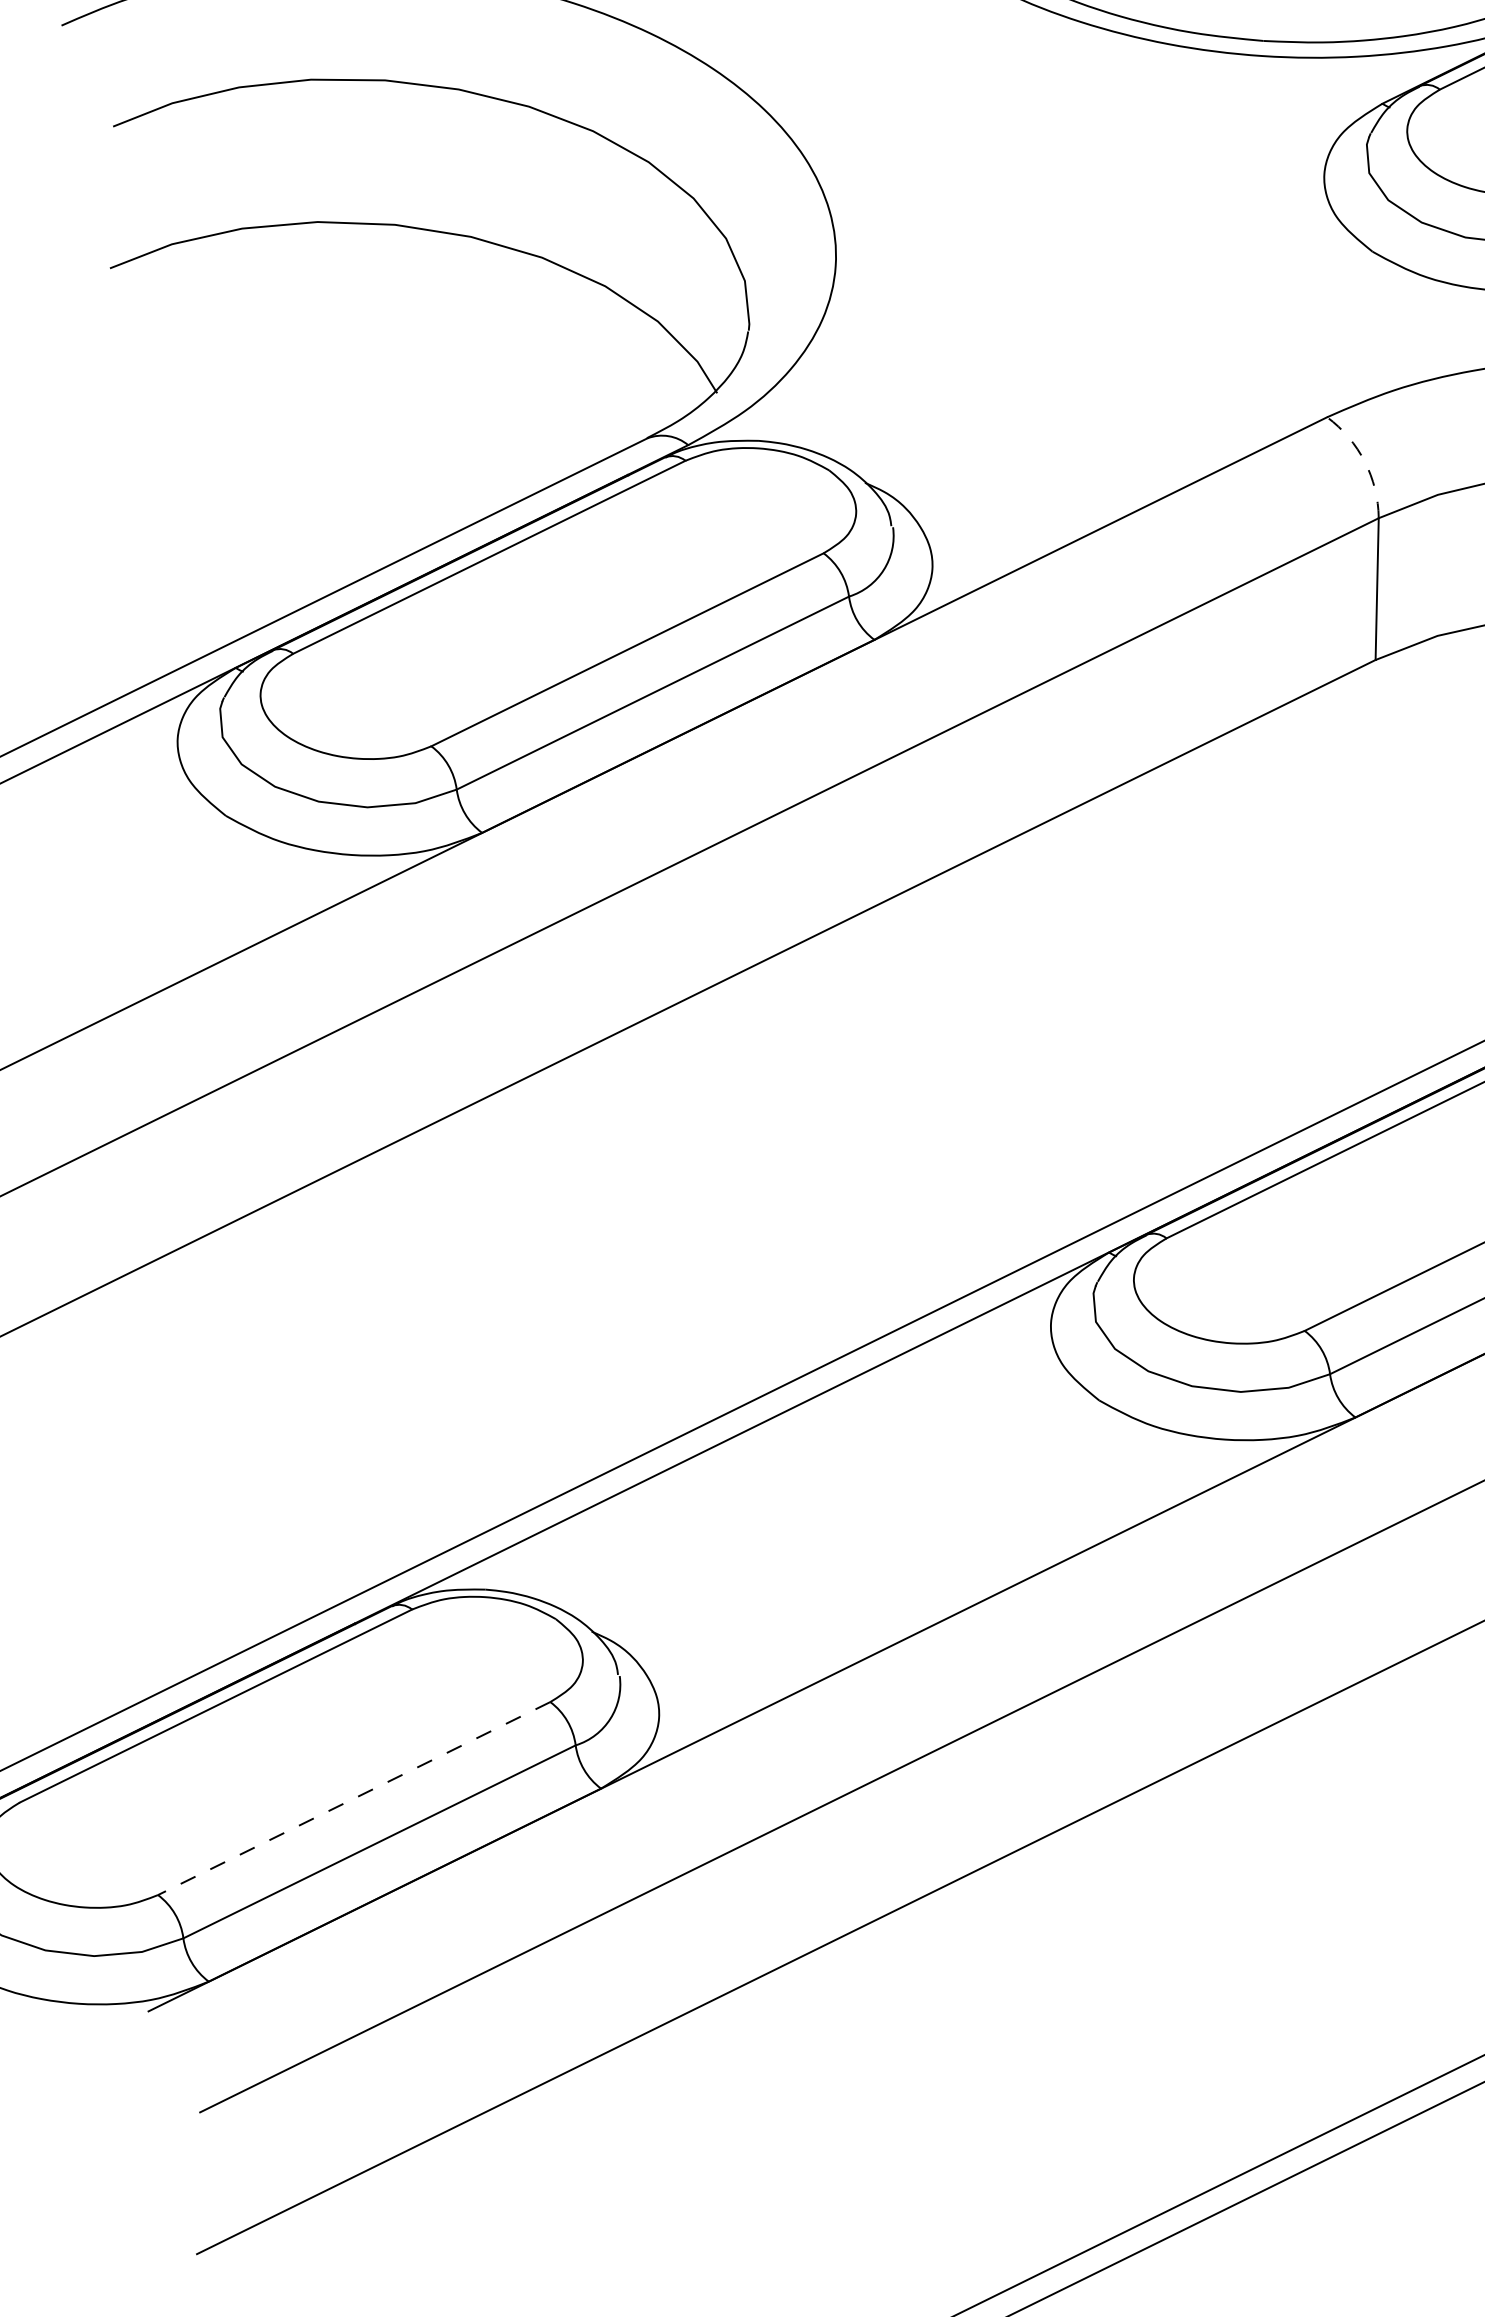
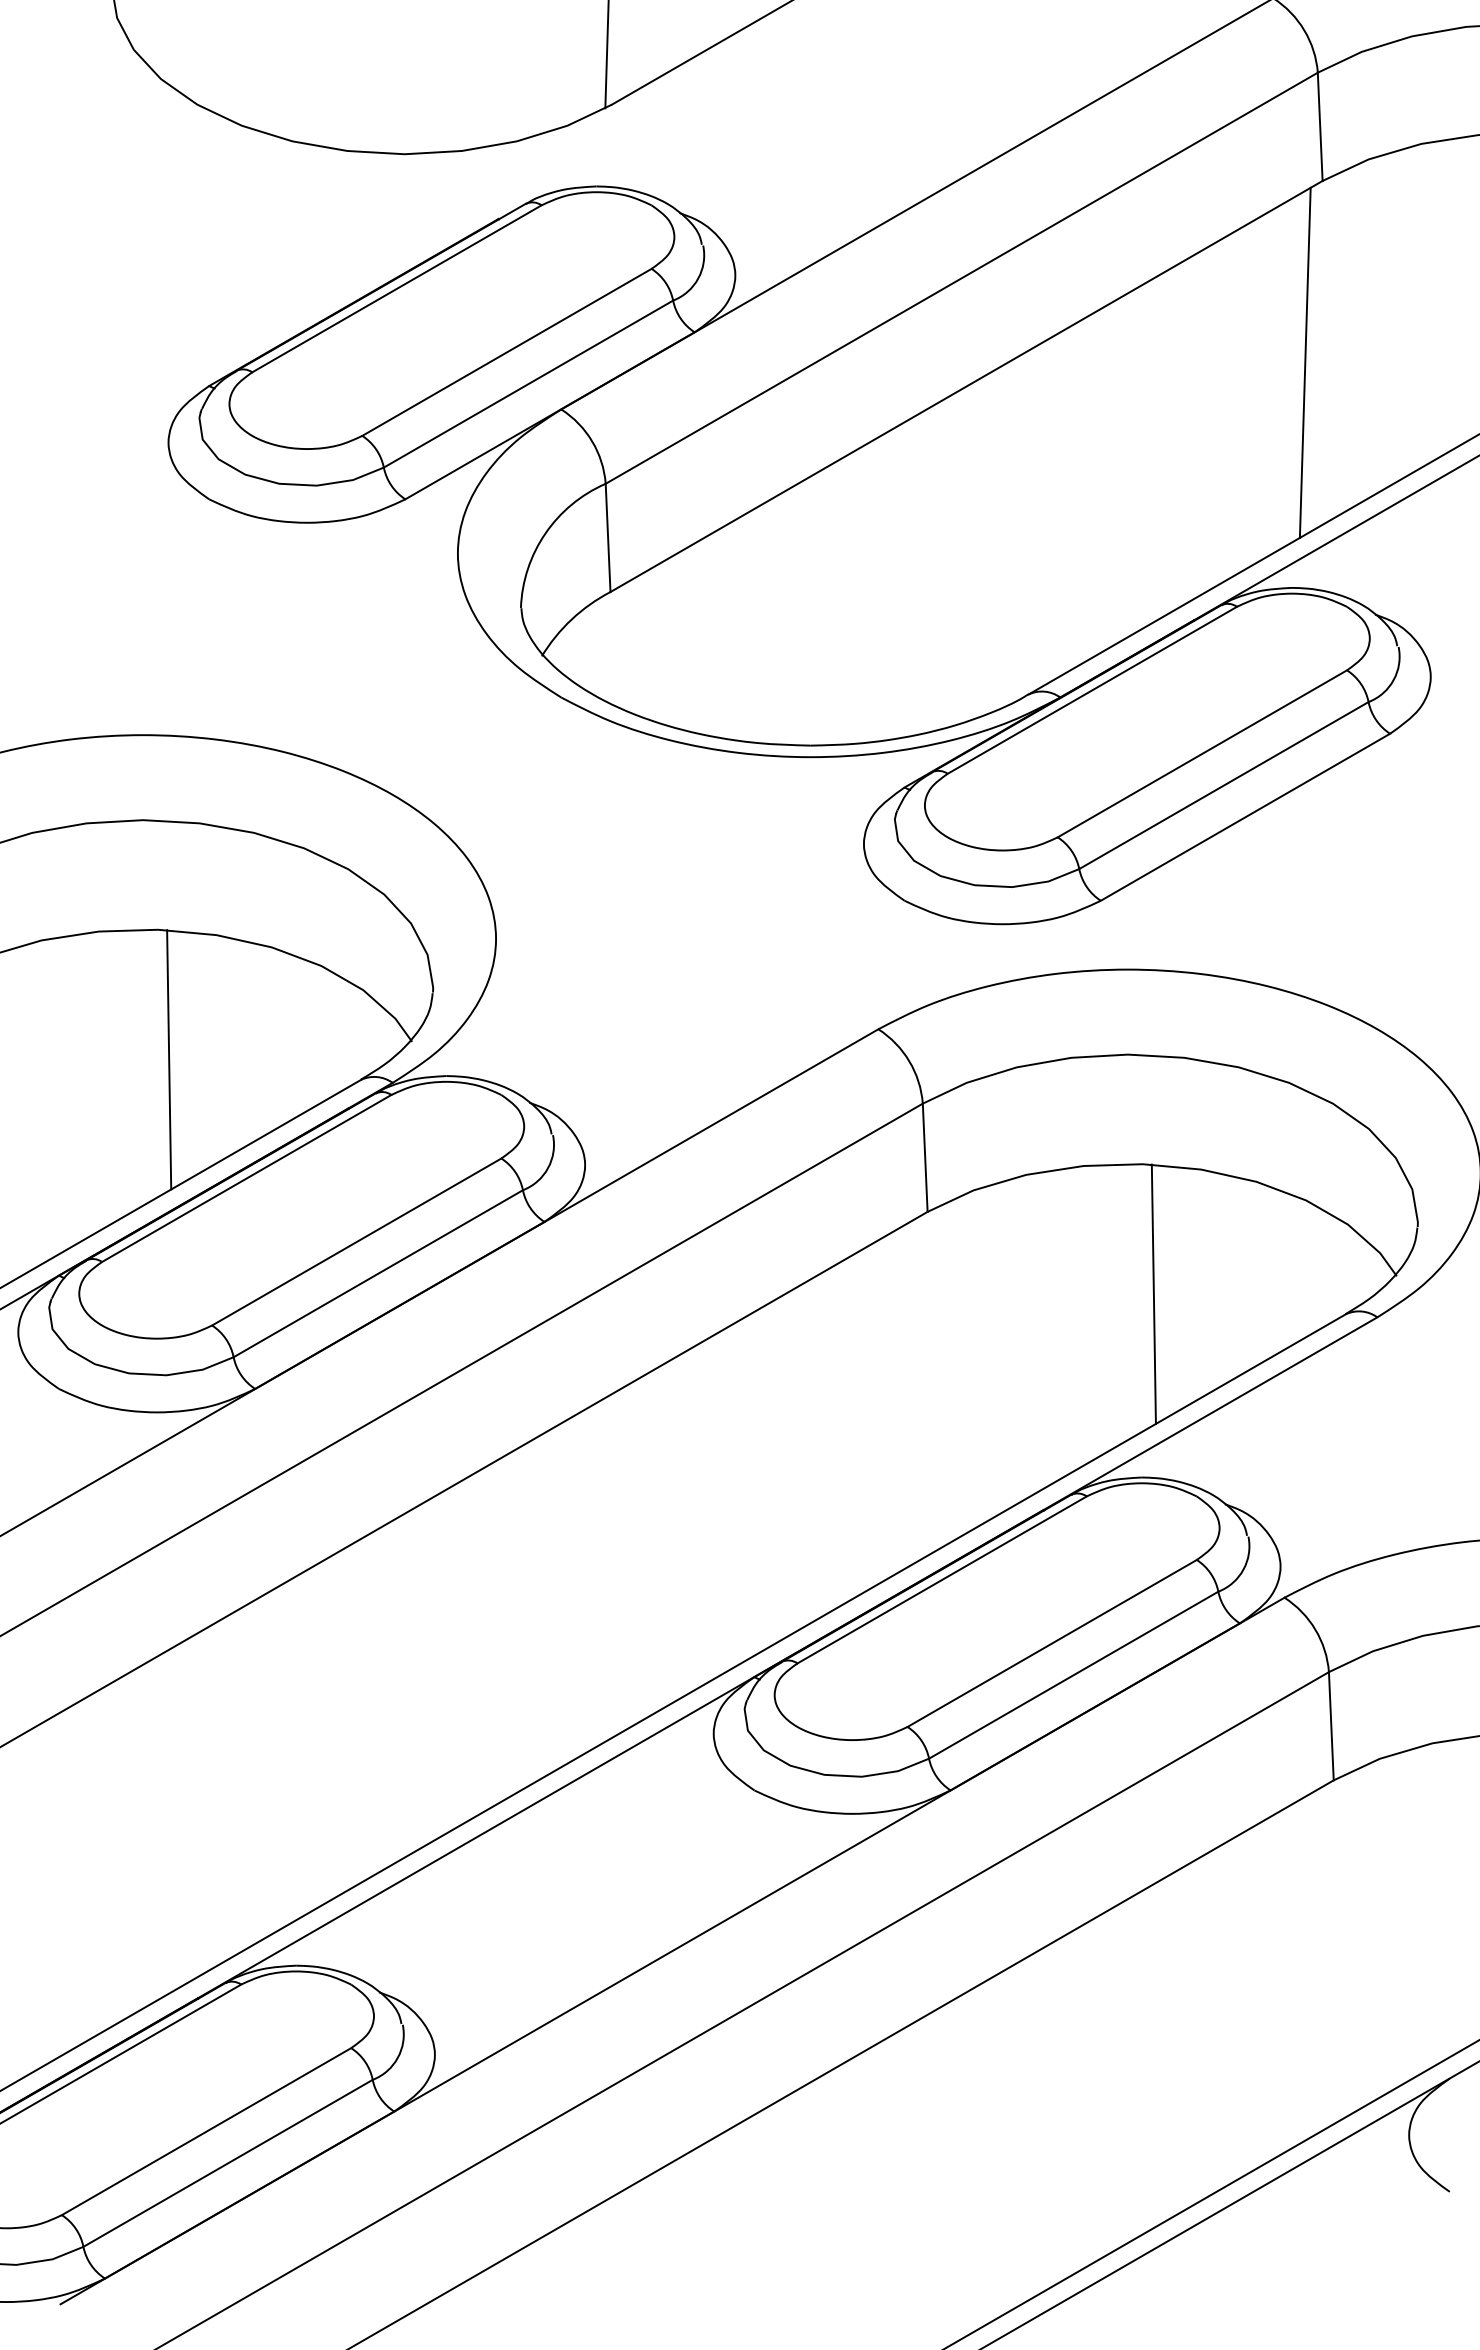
line: (398, 395) -> (169, 1059), added
arc: (1365, 462) -> (909, 1061), dashed -> solid
line: (354, 1798) -> (206, 2131), dashed -> solid

